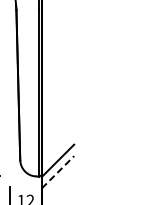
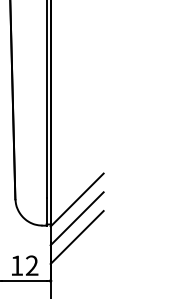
line: (58, 172) -> (77, 219), dashed -> solid
line: (57, 183) -> (76, 237), added

